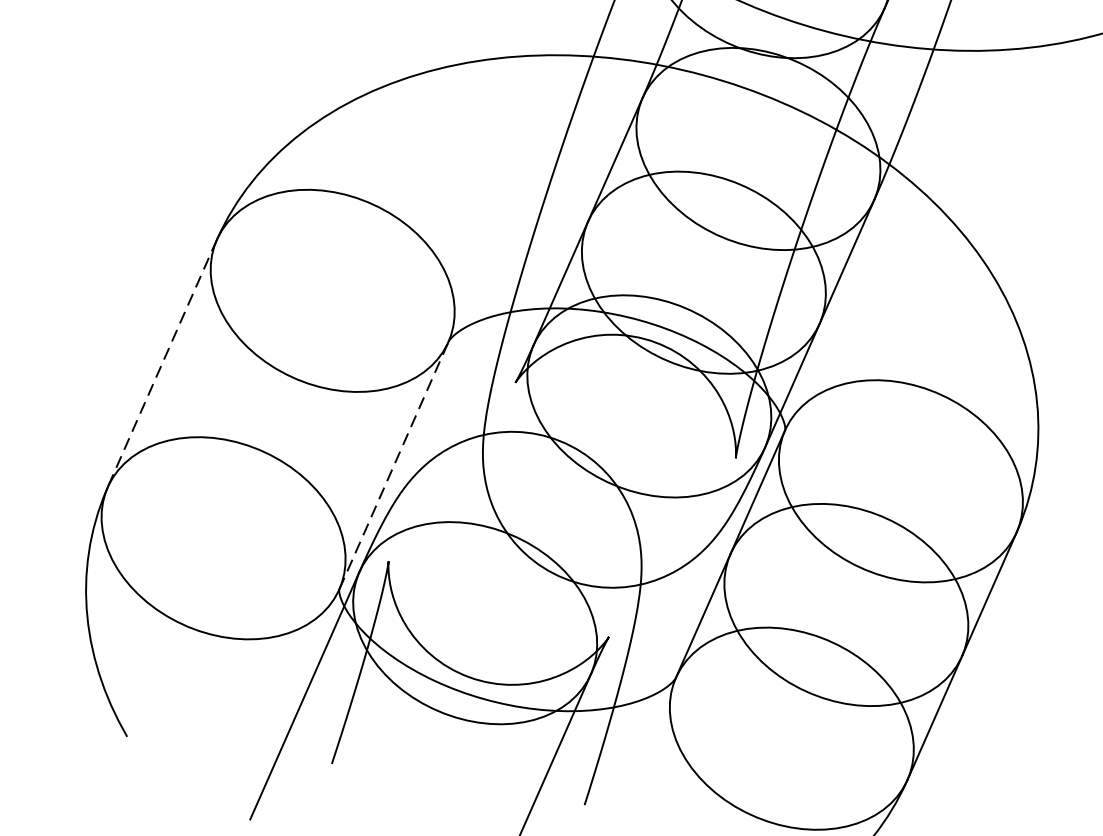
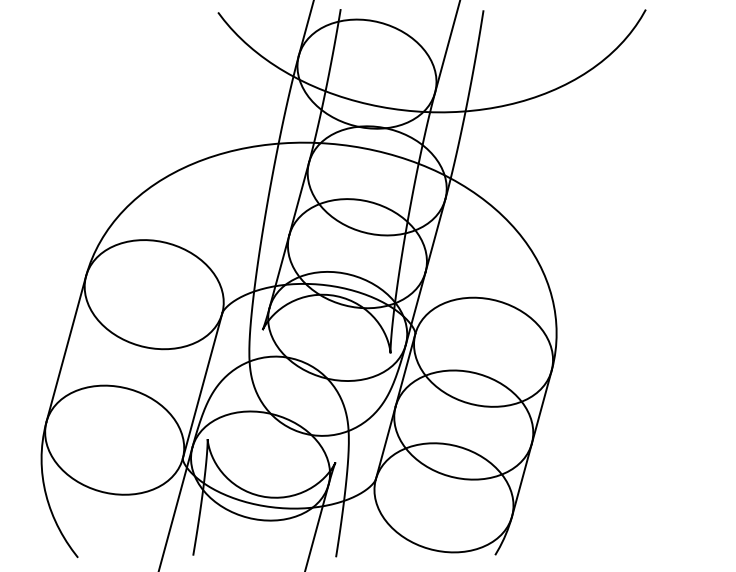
line: (162, 364) -> (66, 349), dashed -> solid
line: (393, 464) -> (202, 385), dashed -> solid

